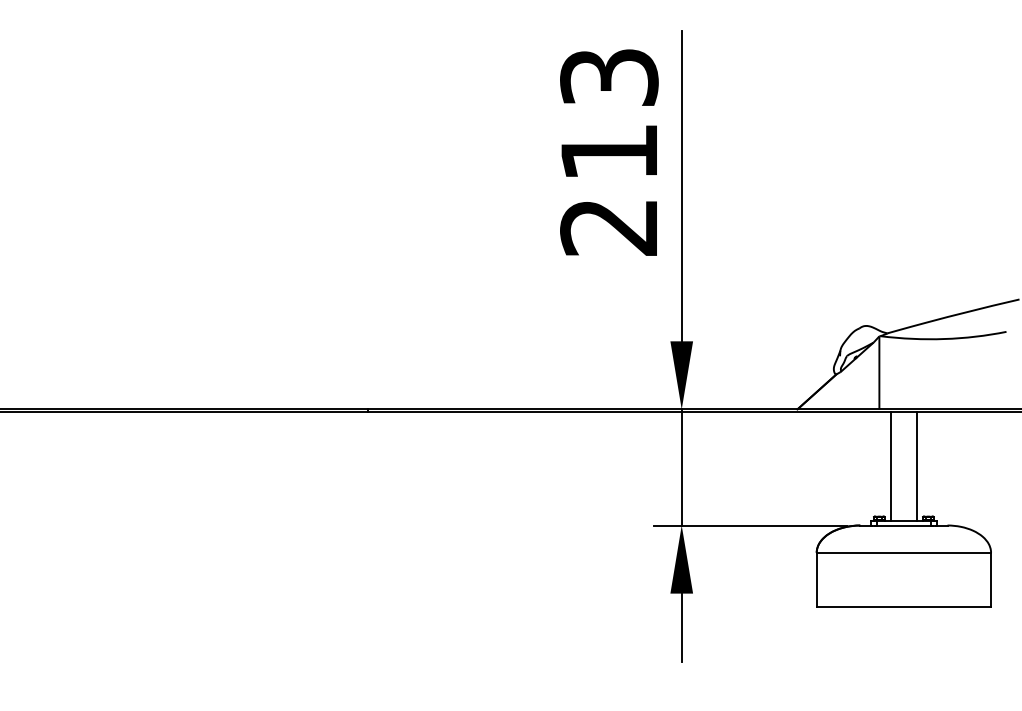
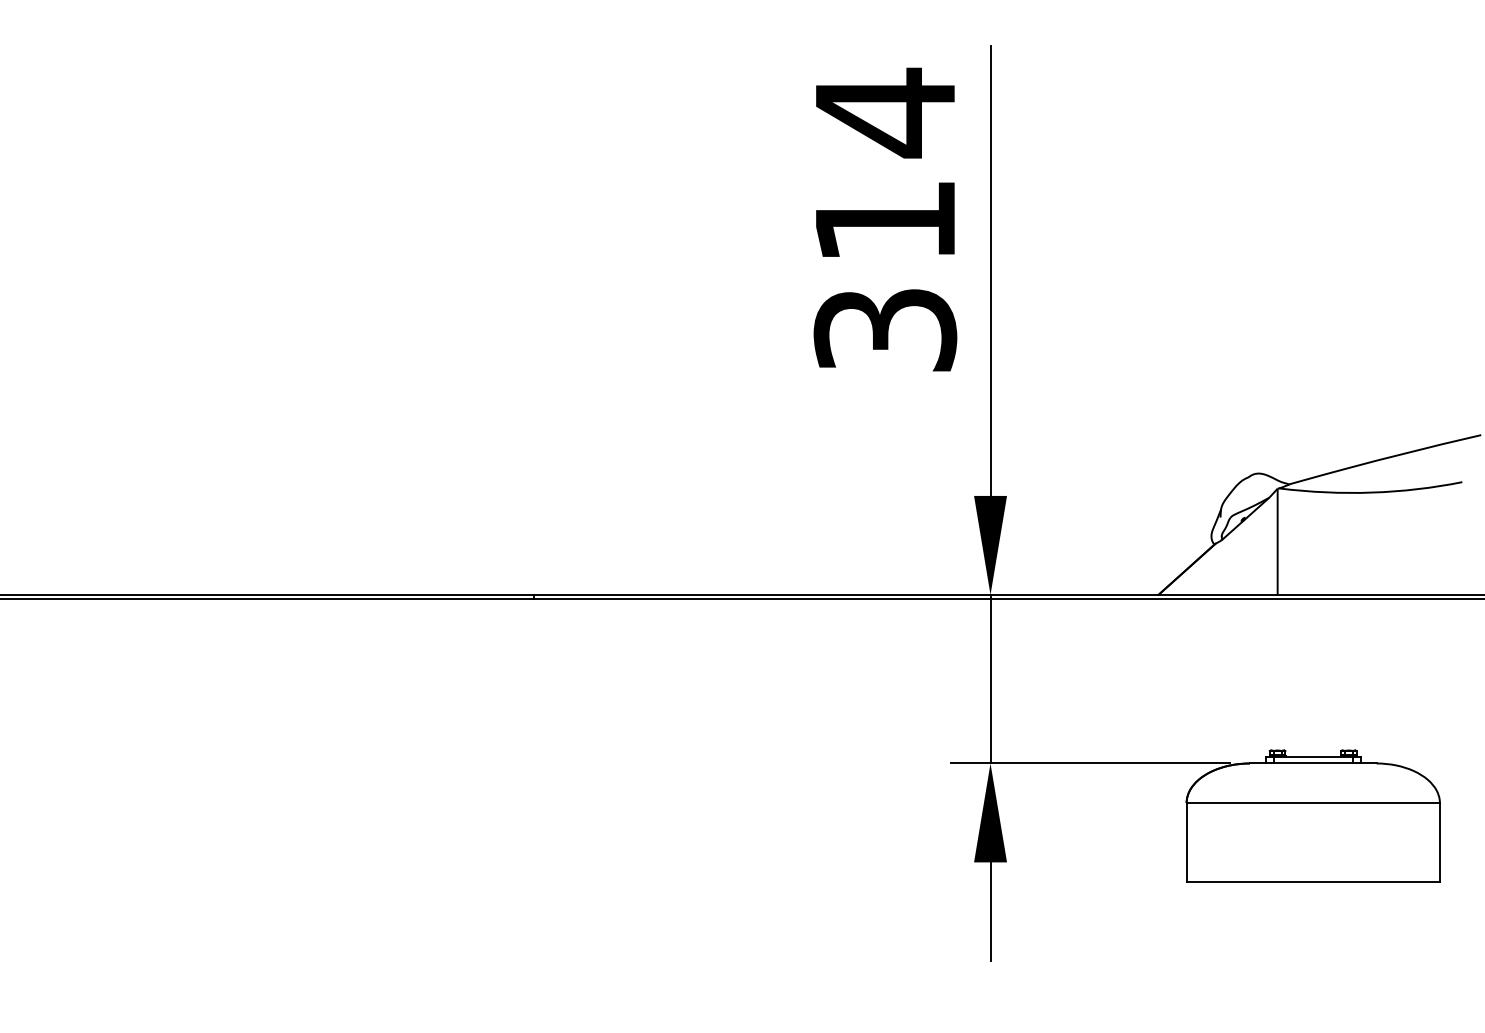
text: (609, 150) -> (885, 218), 213 -> 314
line: (890, 466) -> (1293, 677), removed
line: (917, 466) -> (1333, 677), removed

